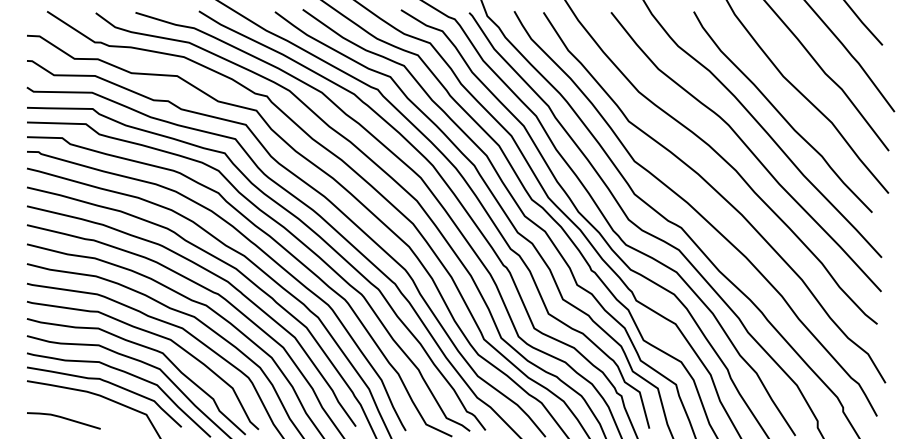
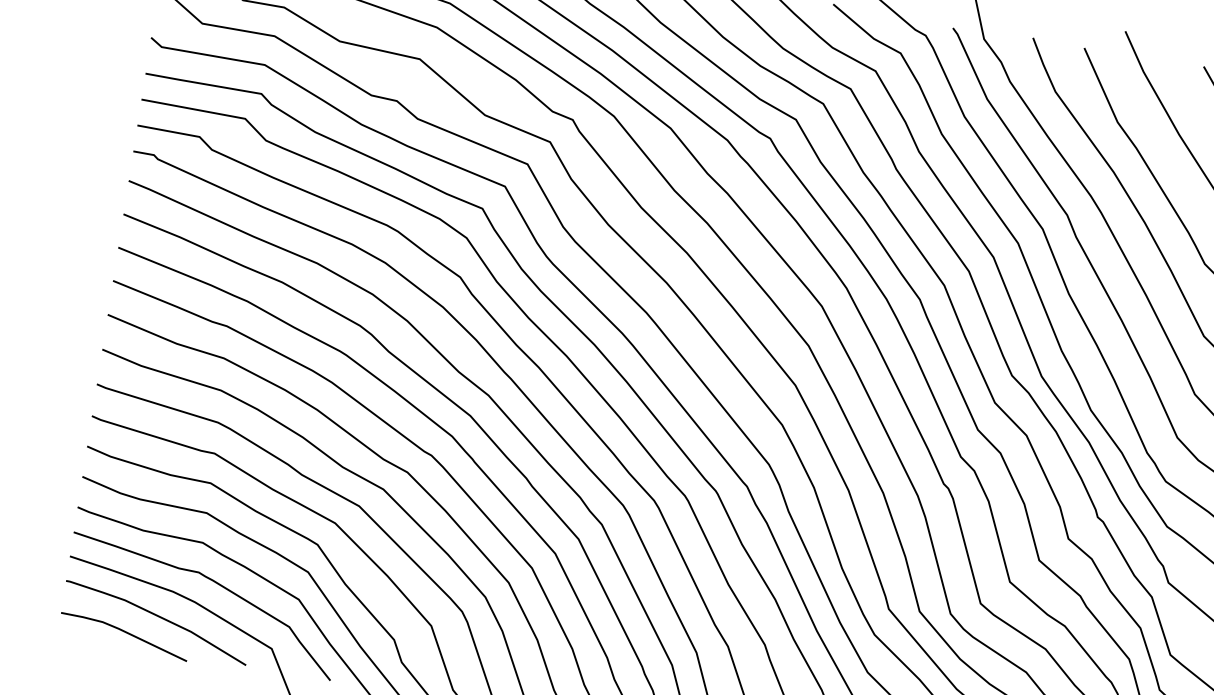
curve: (80, 407) -> (157, 617), added

